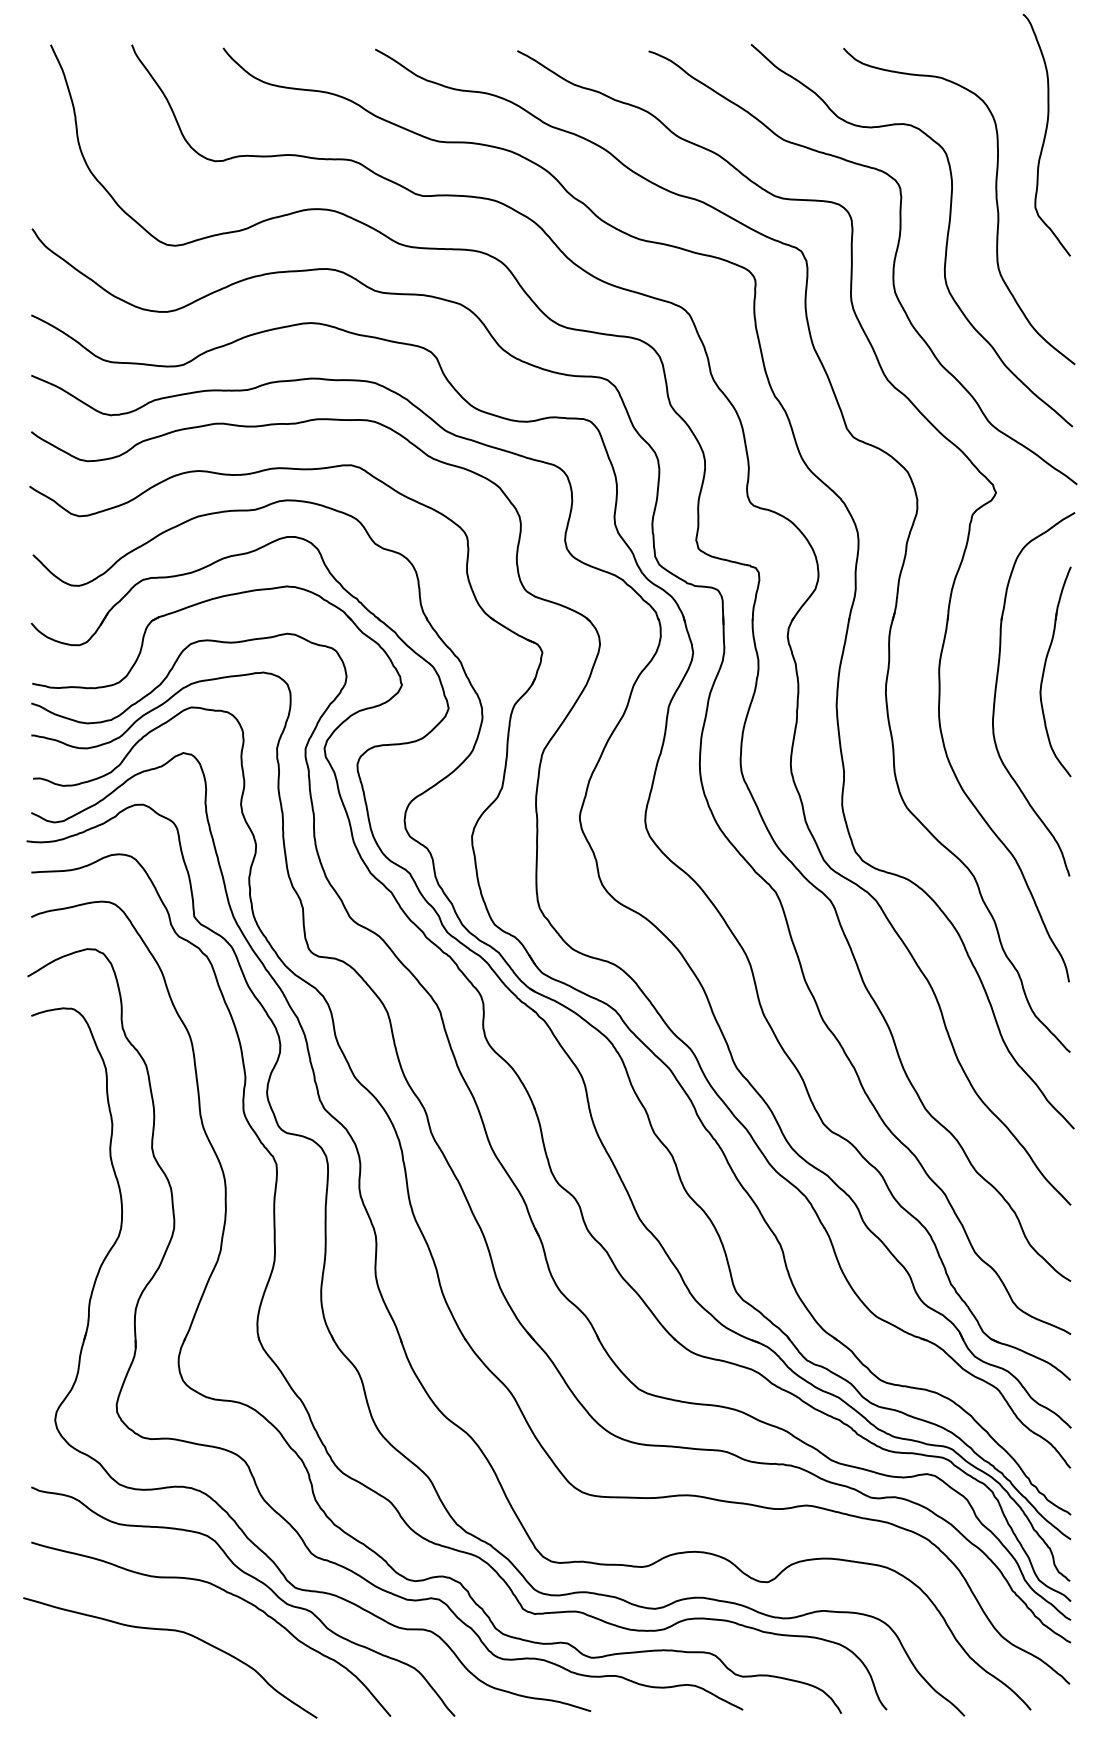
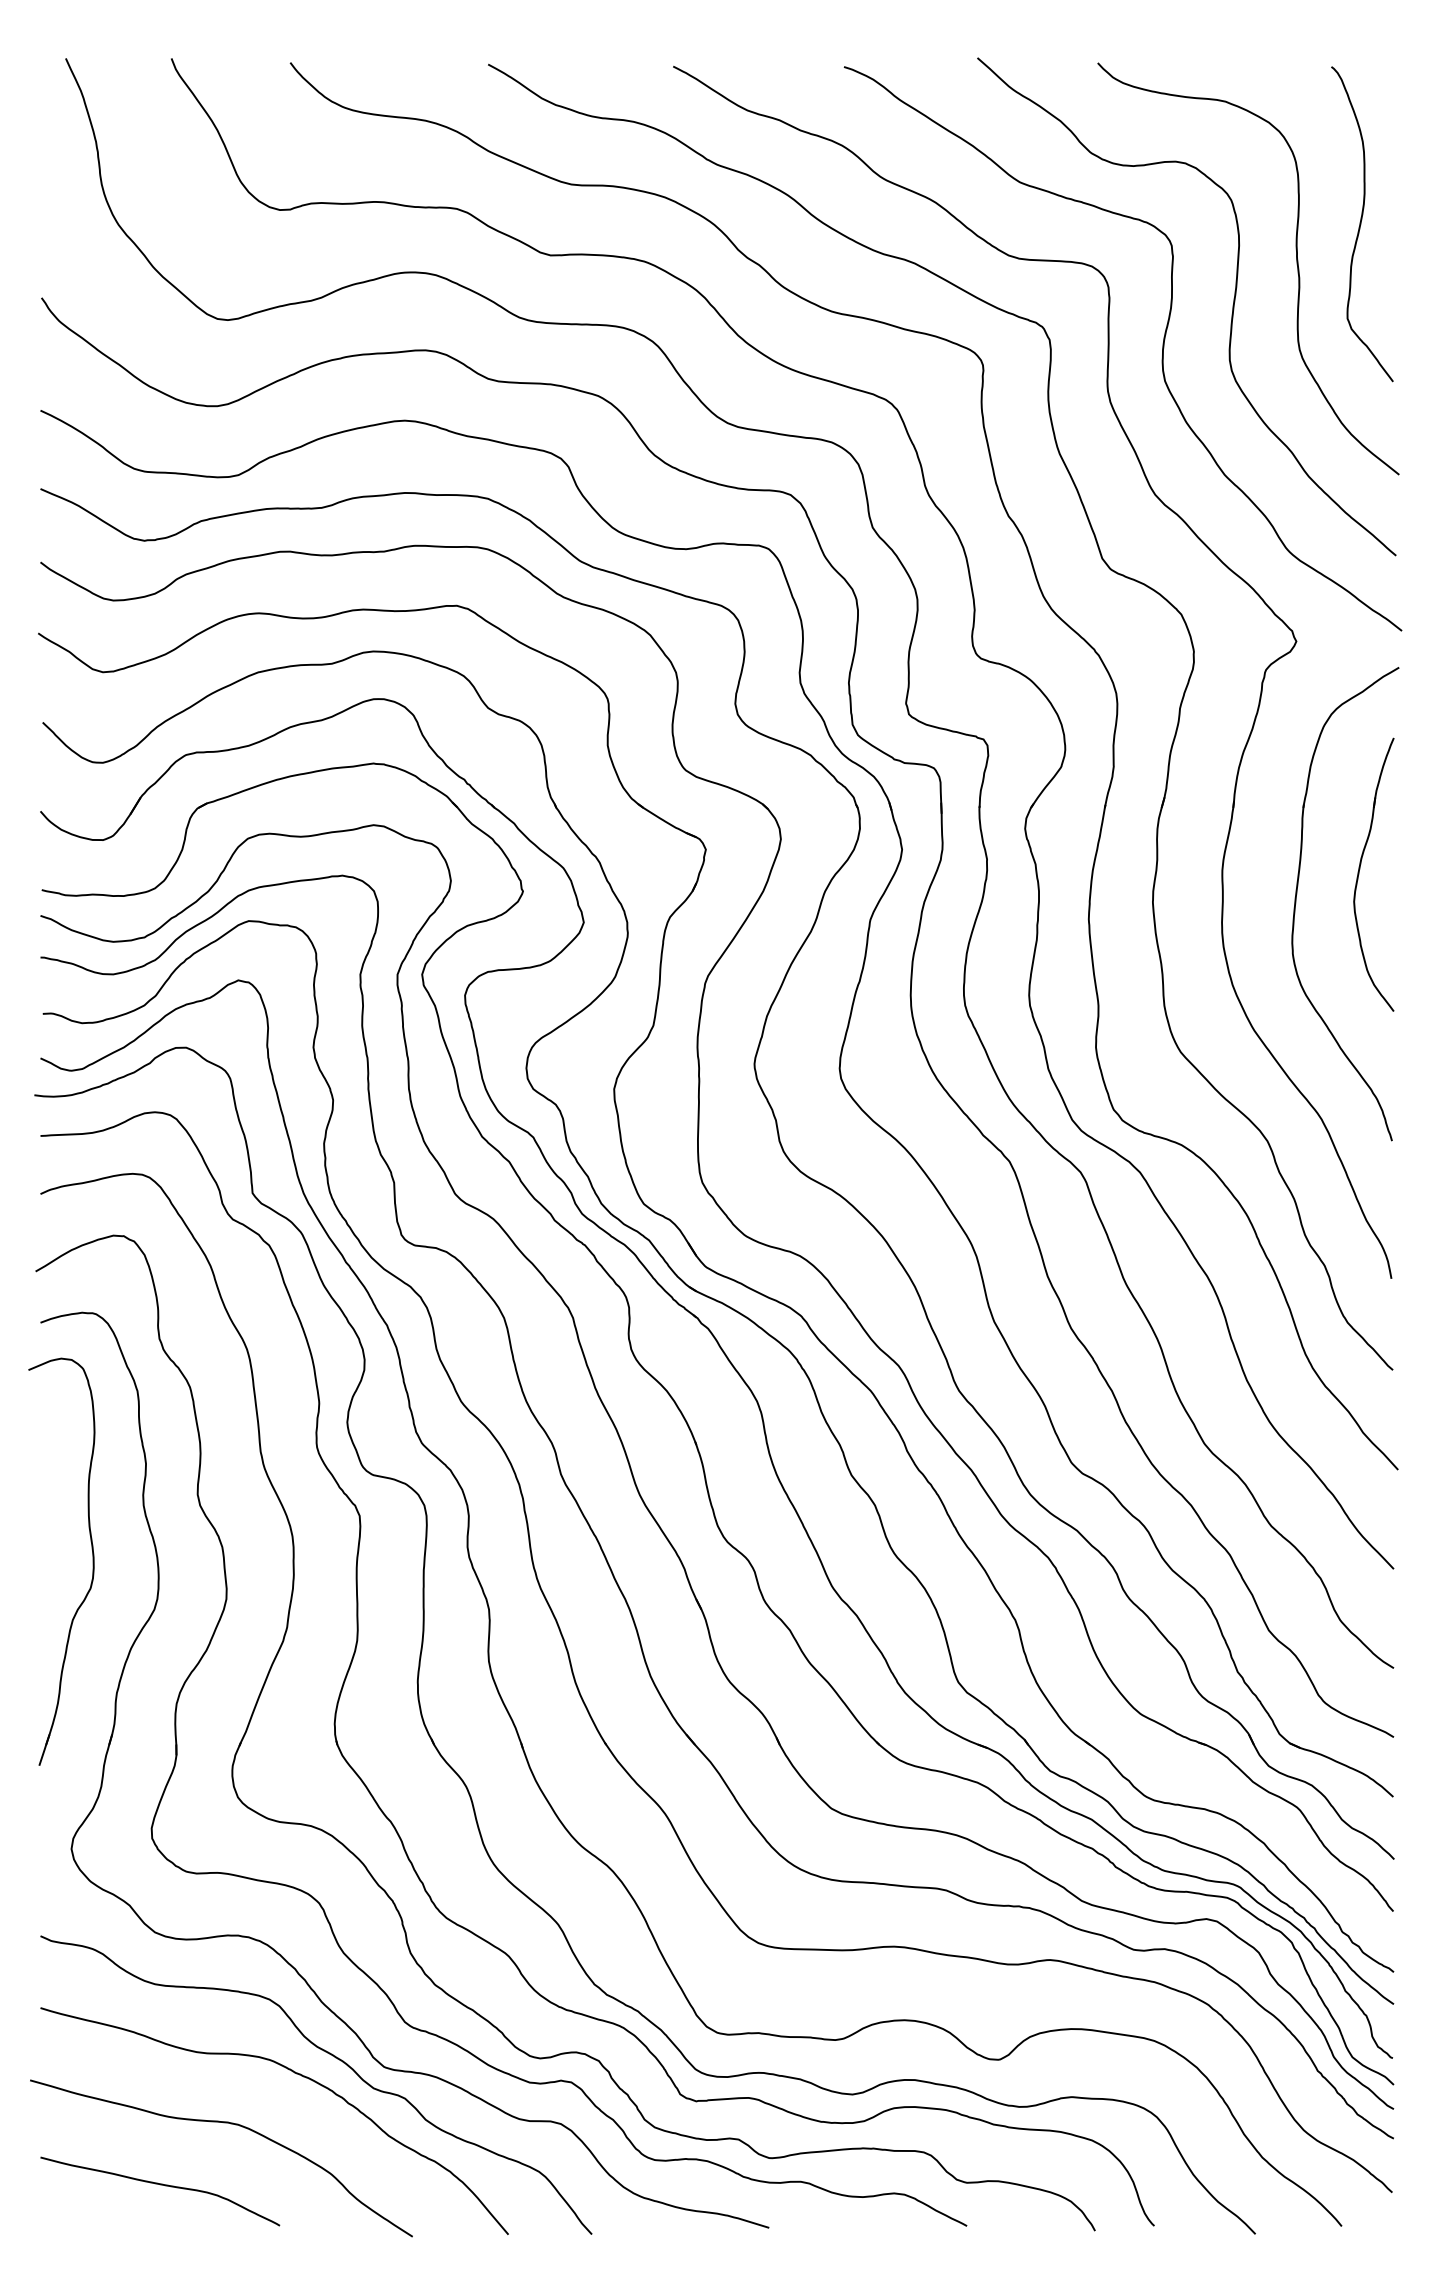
curve: (1046, 135) -> (1361, 224), moved
part: (71, 1199) -> (92, 1561), added
curve: (123, 1678) -> (160, 2185), added

